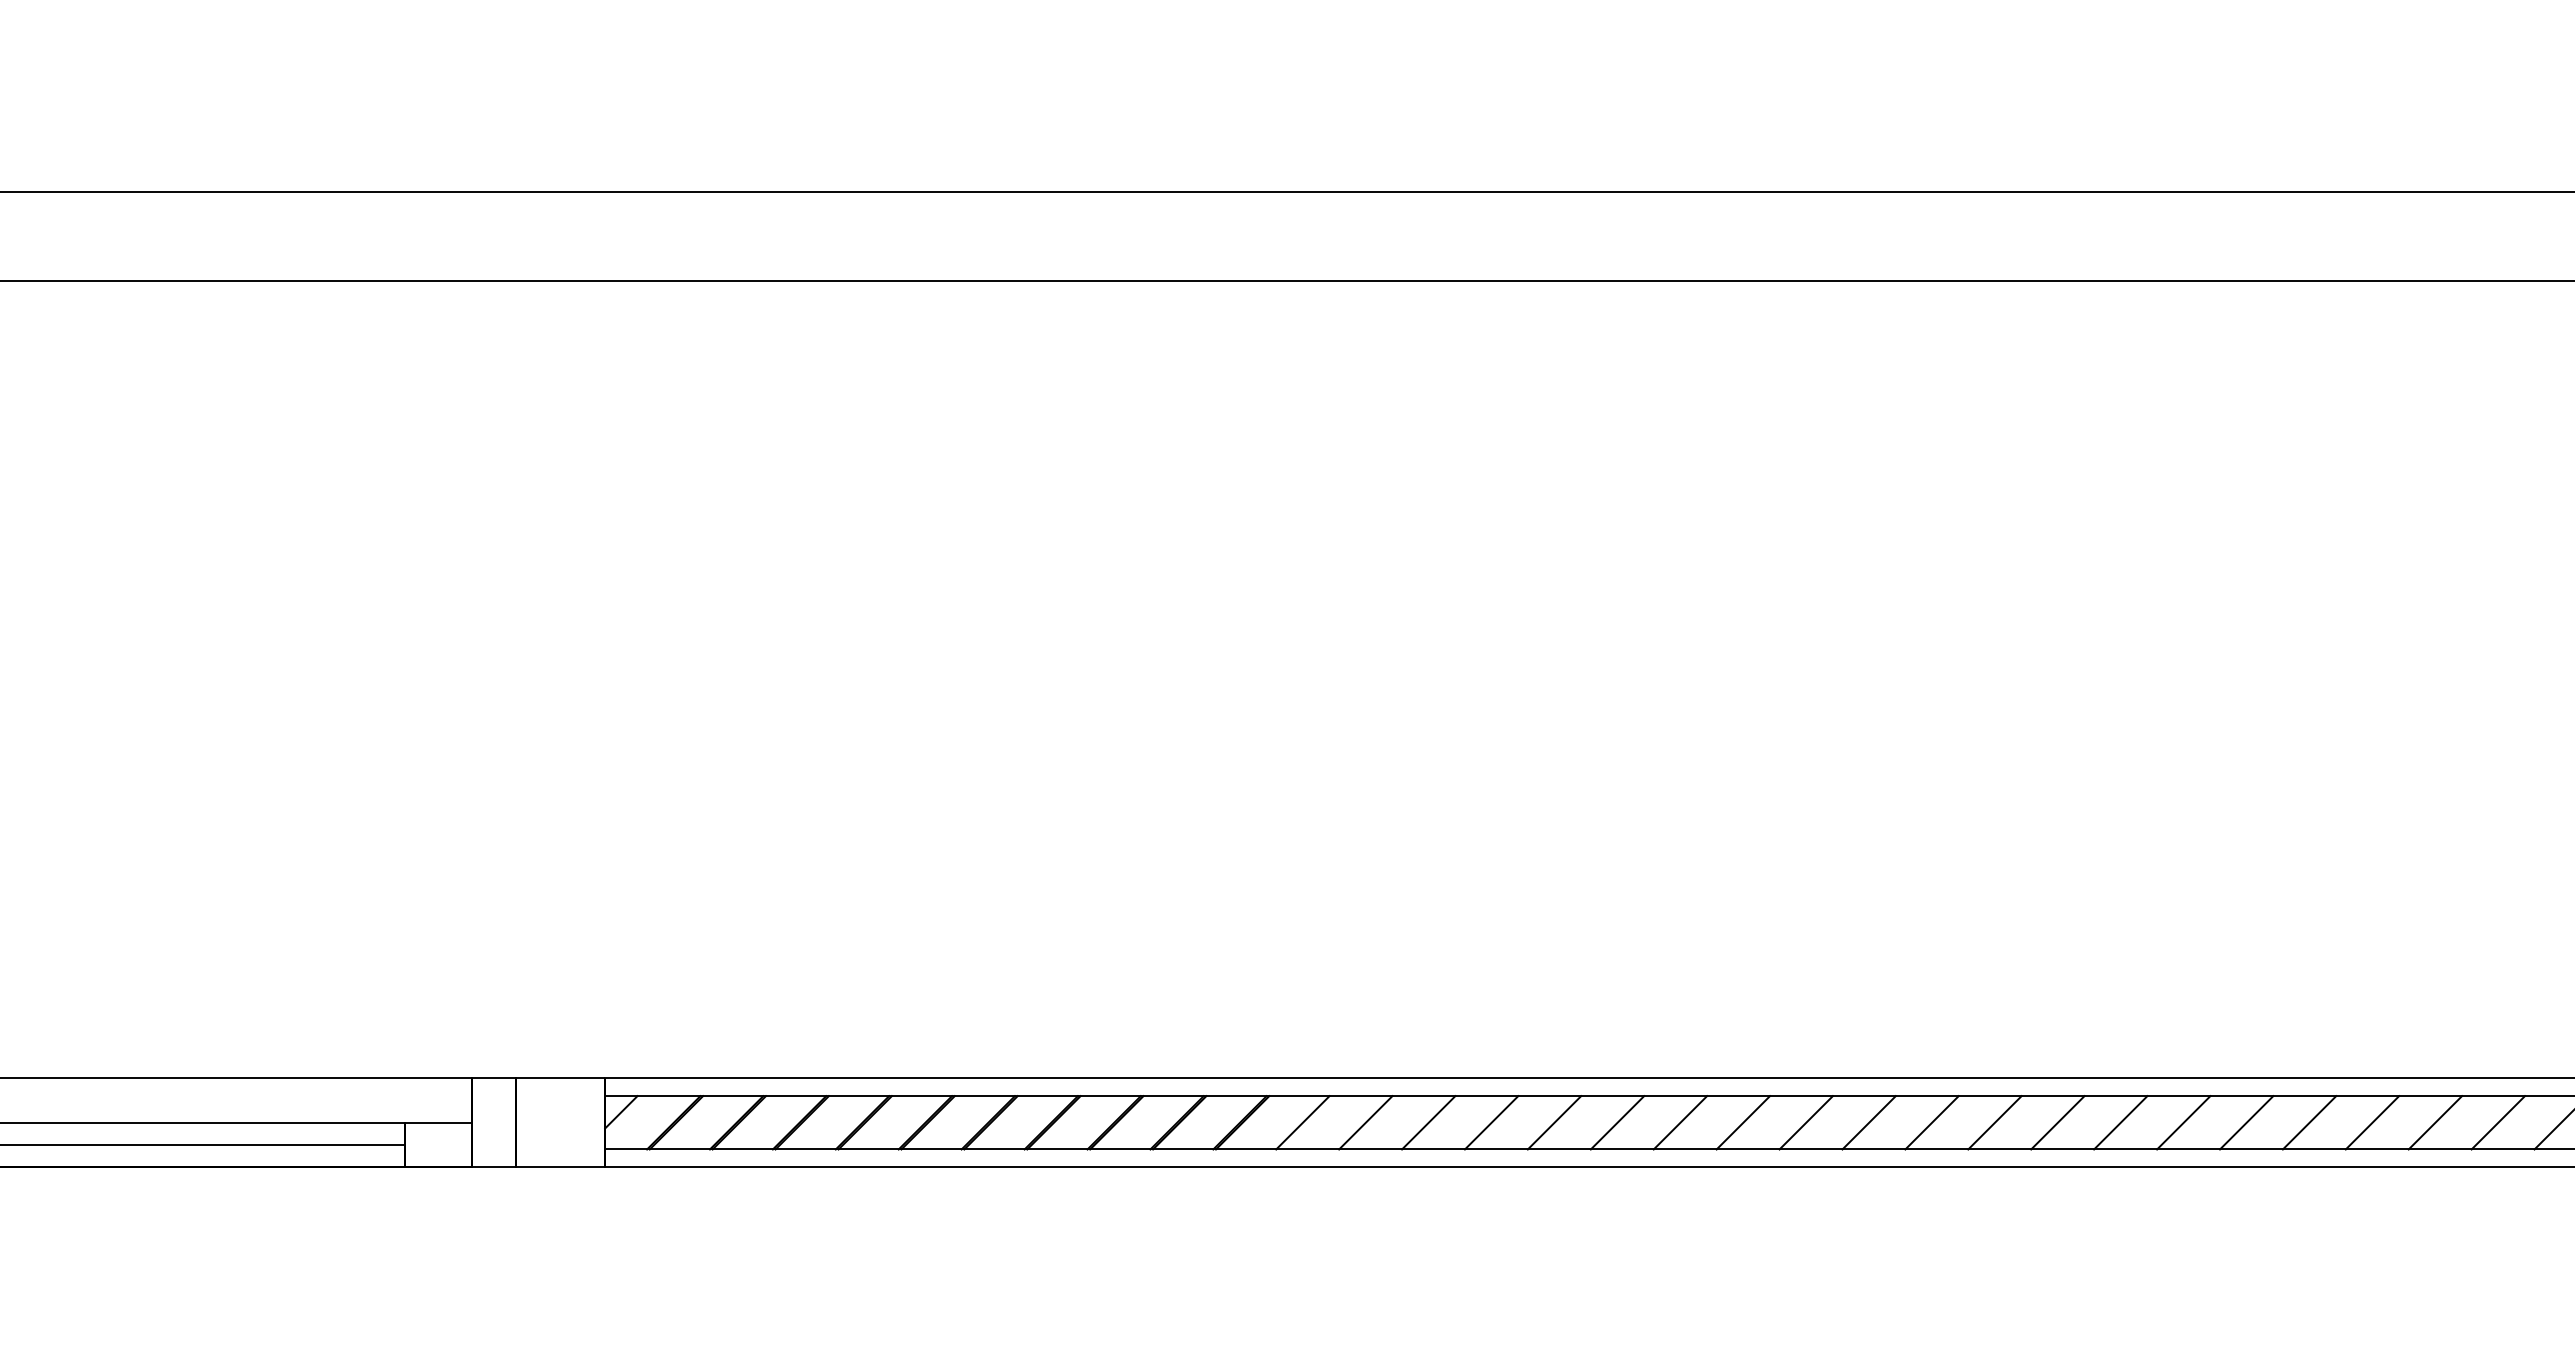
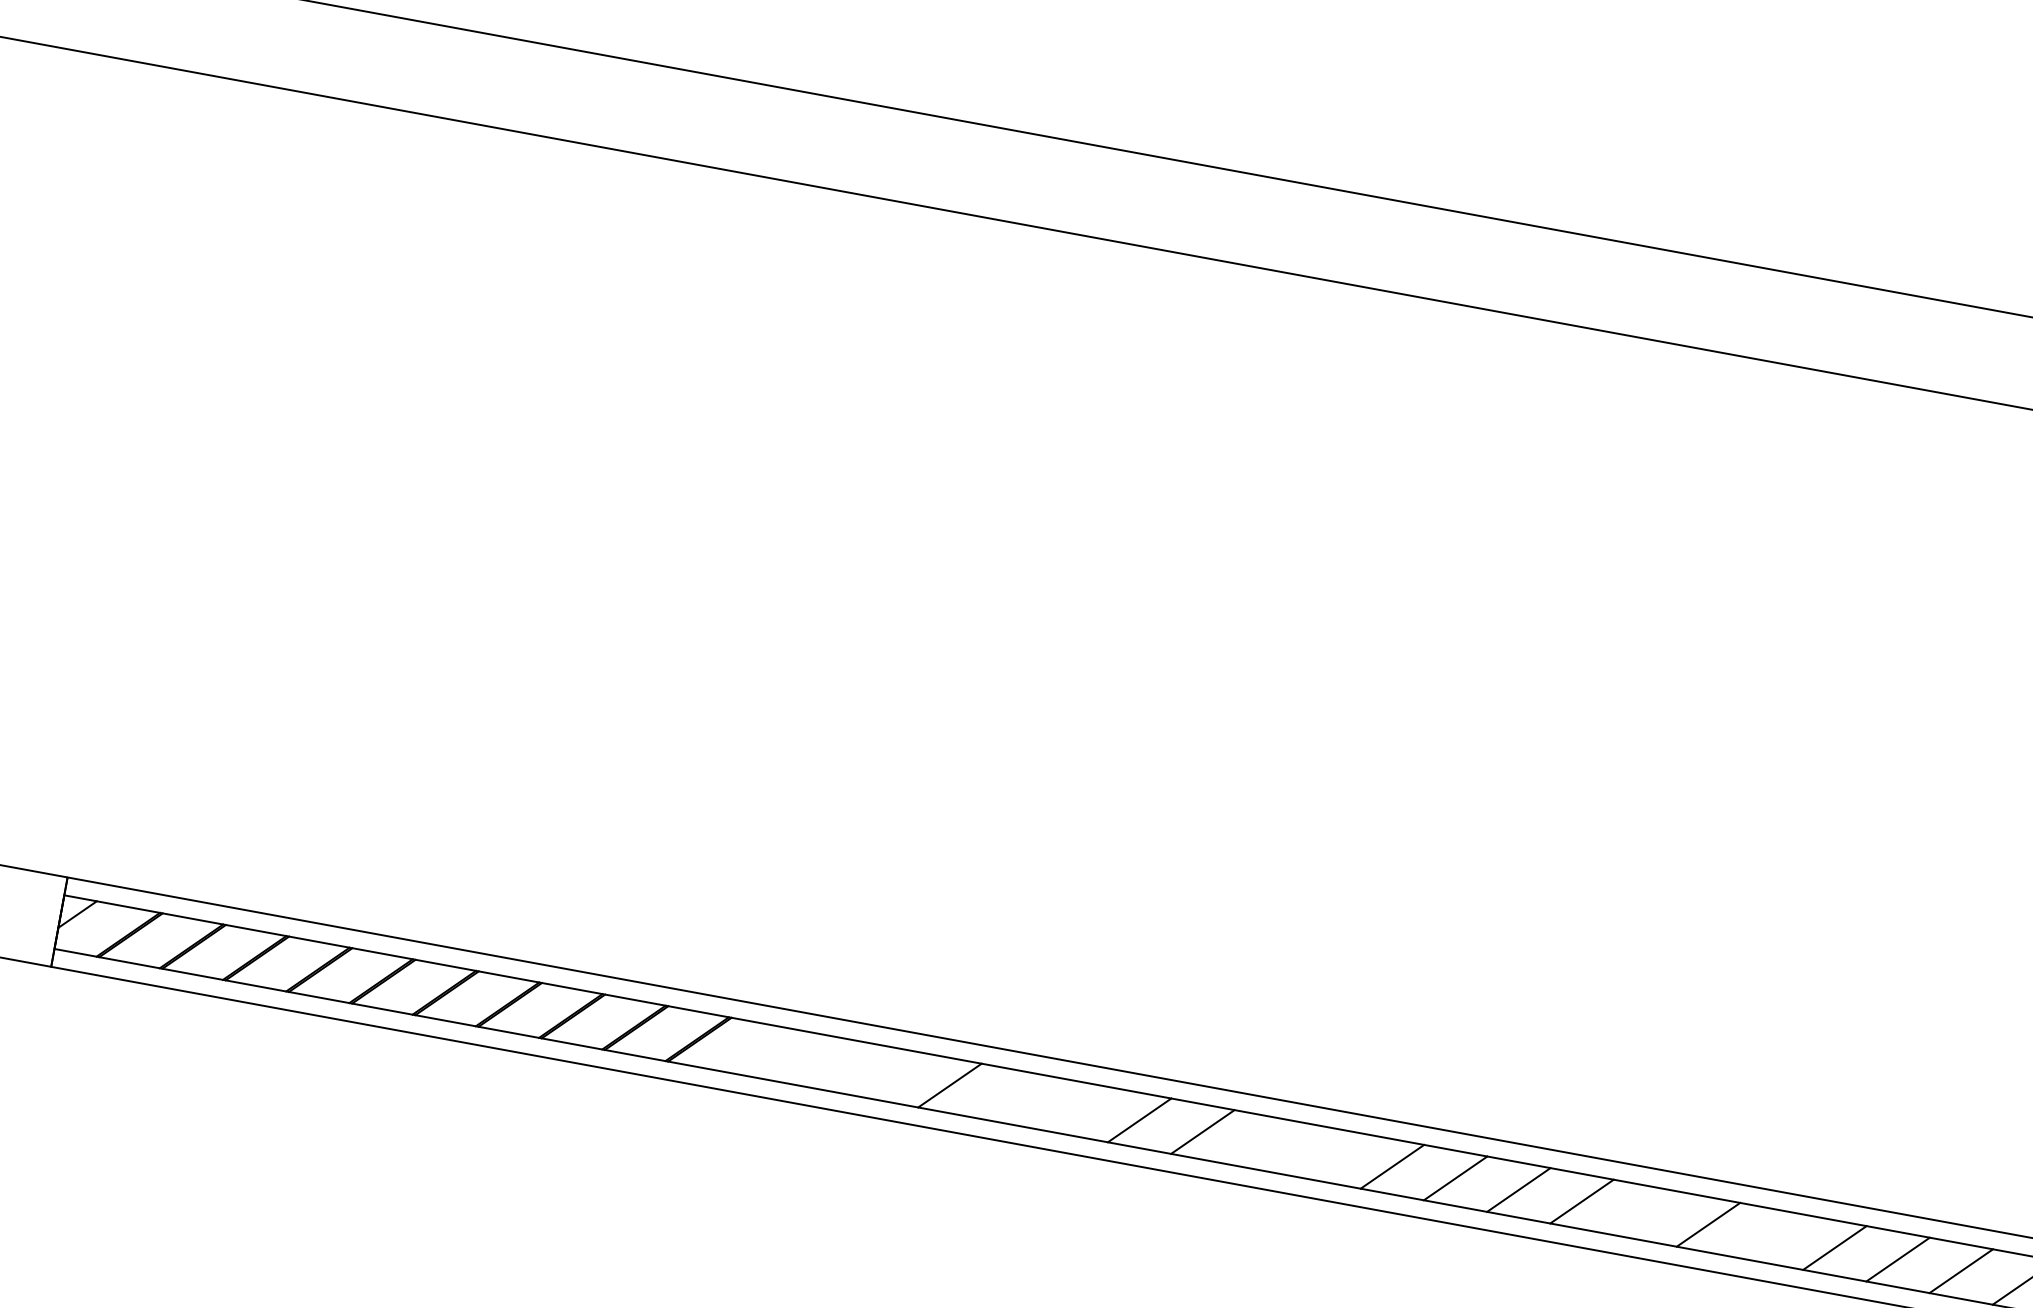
line: (1302, 1122) -> (760, 1050), removed
line: (1365, 1122) -> (823, 1062), removed
line: (1428, 1122) -> (886, 1073), removed
line: (1554, 1122) -> (1013, 1096), removed
line: (1617, 1122) -> (1076, 1108), removed
line: (1805, 1122) -> (1265, 1143), removed
line: (1868, 1122) -> (1328, 1154), removed
line: (2183, 1122) -> (1645, 1212), removed
line: (2309, 1122) -> (1771, 1236), removed

